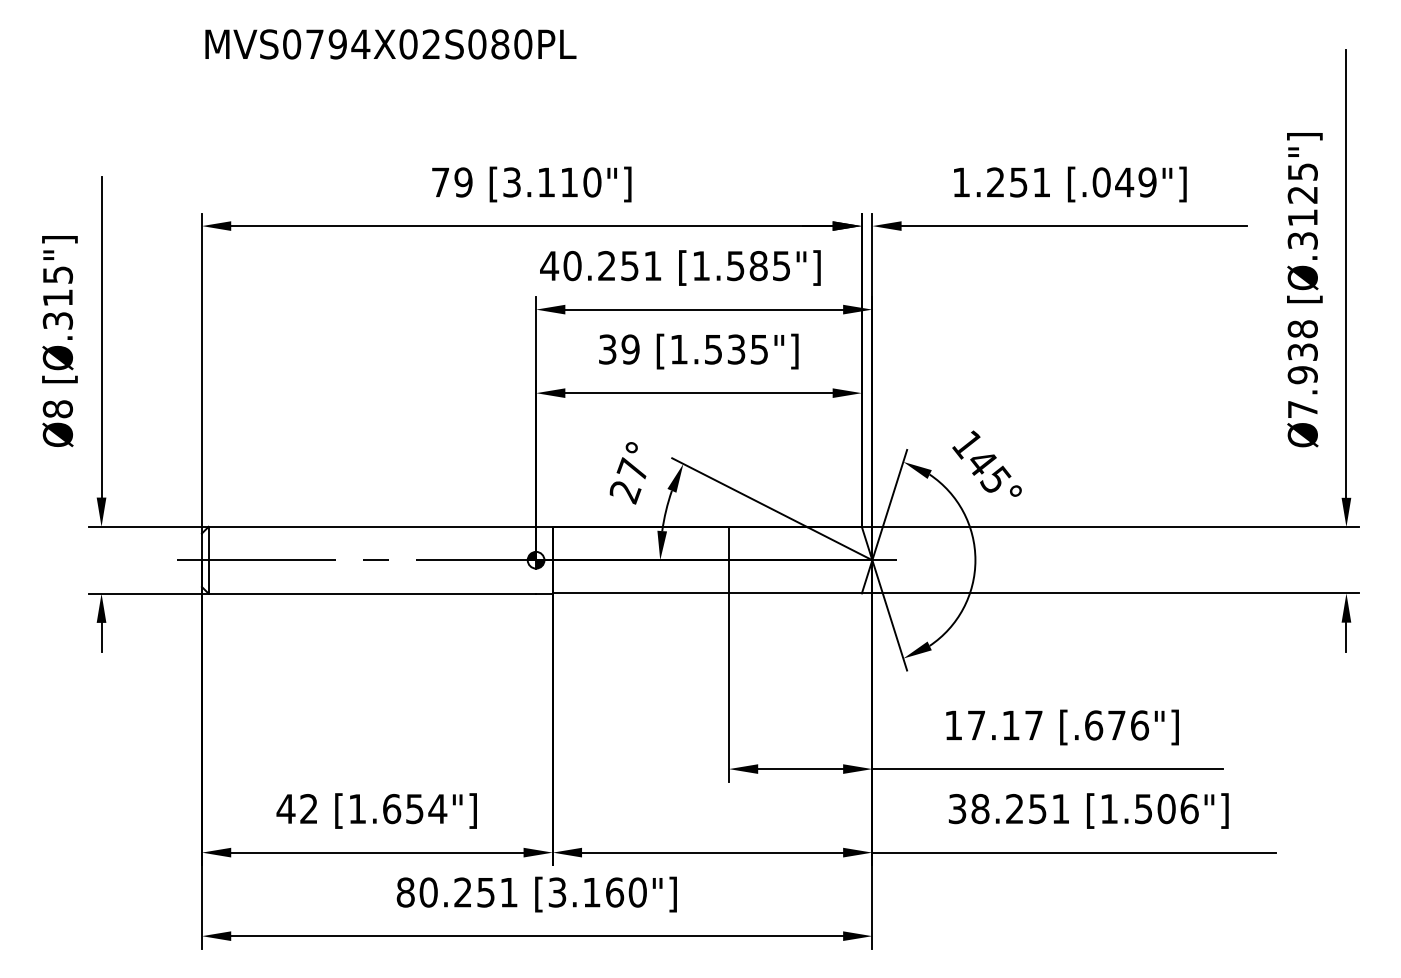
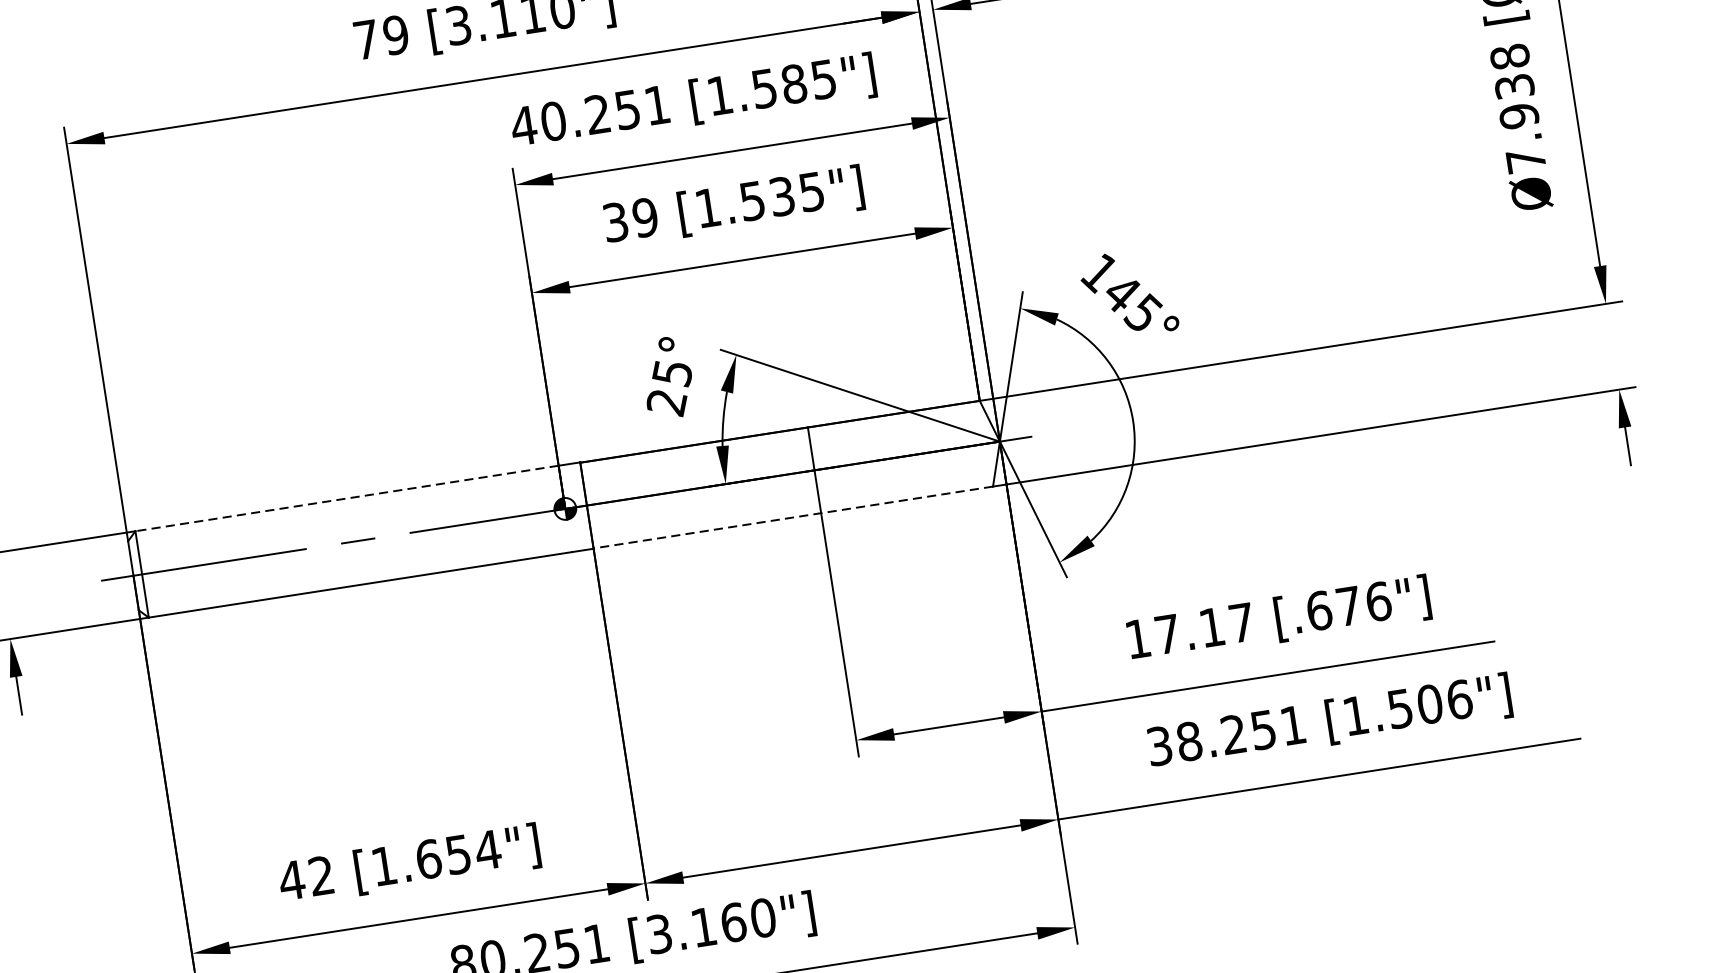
text: (631, 469) -> (670, 372), 27° -> 25°
line: (372, 526) -> (347, 498), solid -> dashed
line: (707, 593) -> (793, 517), solid -> dashed

